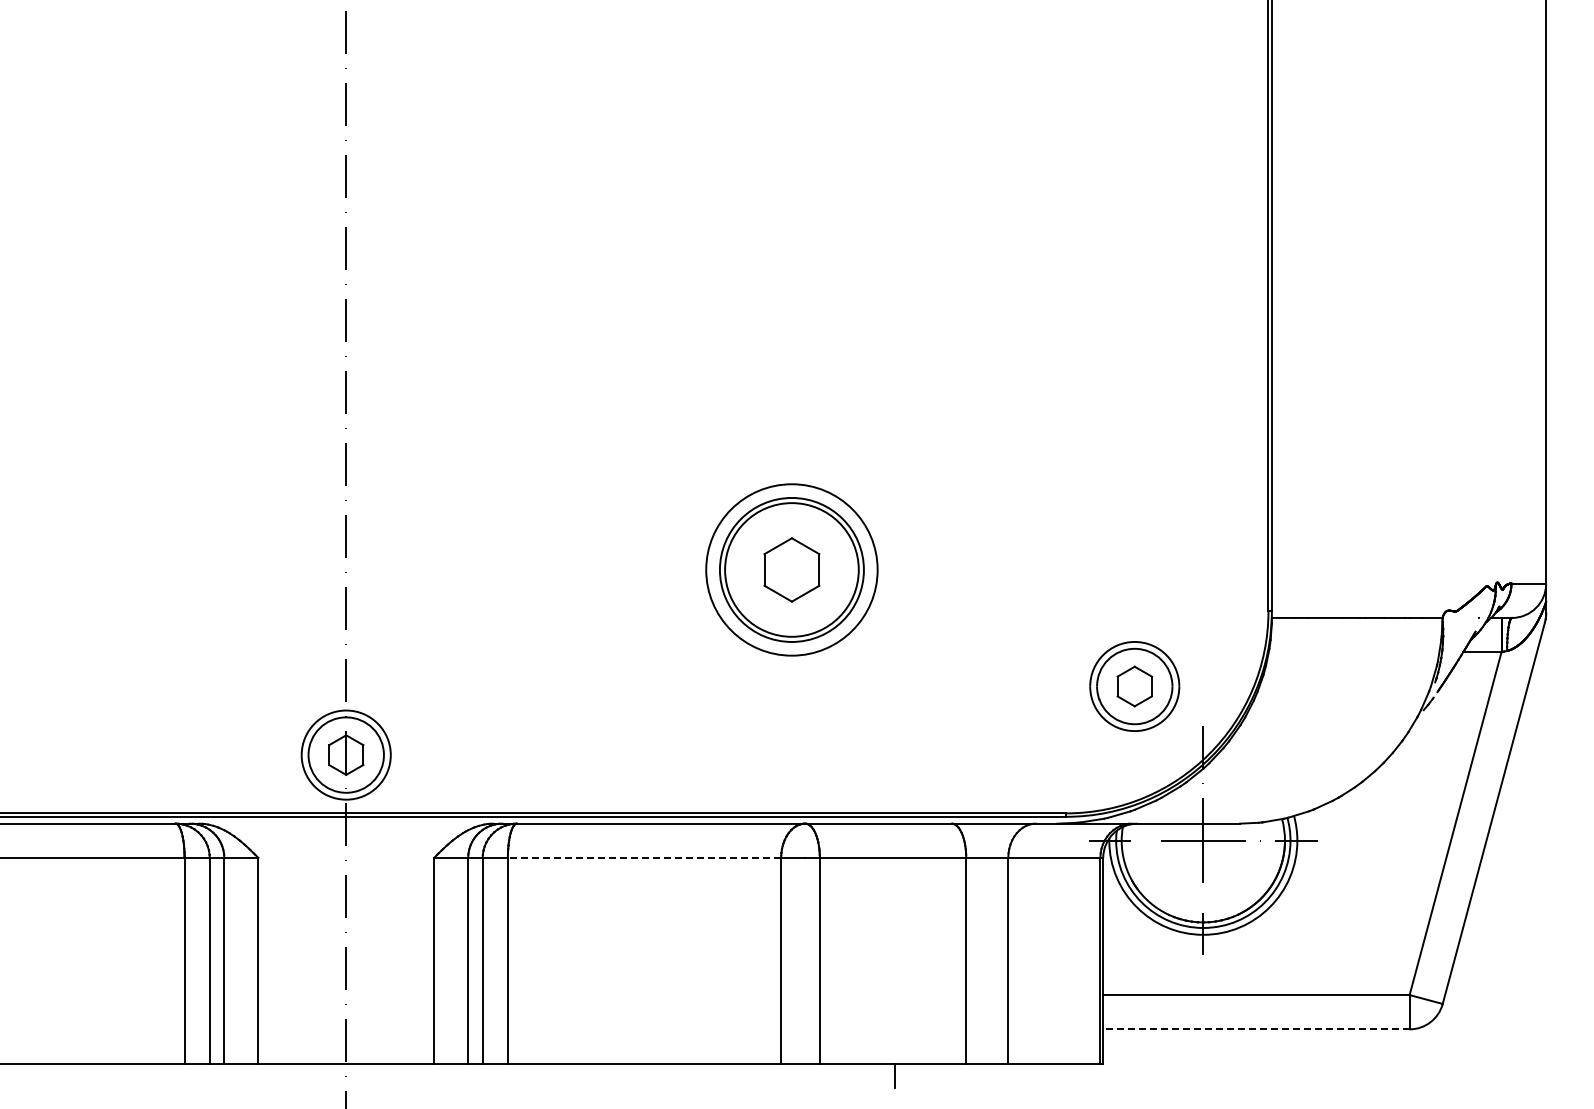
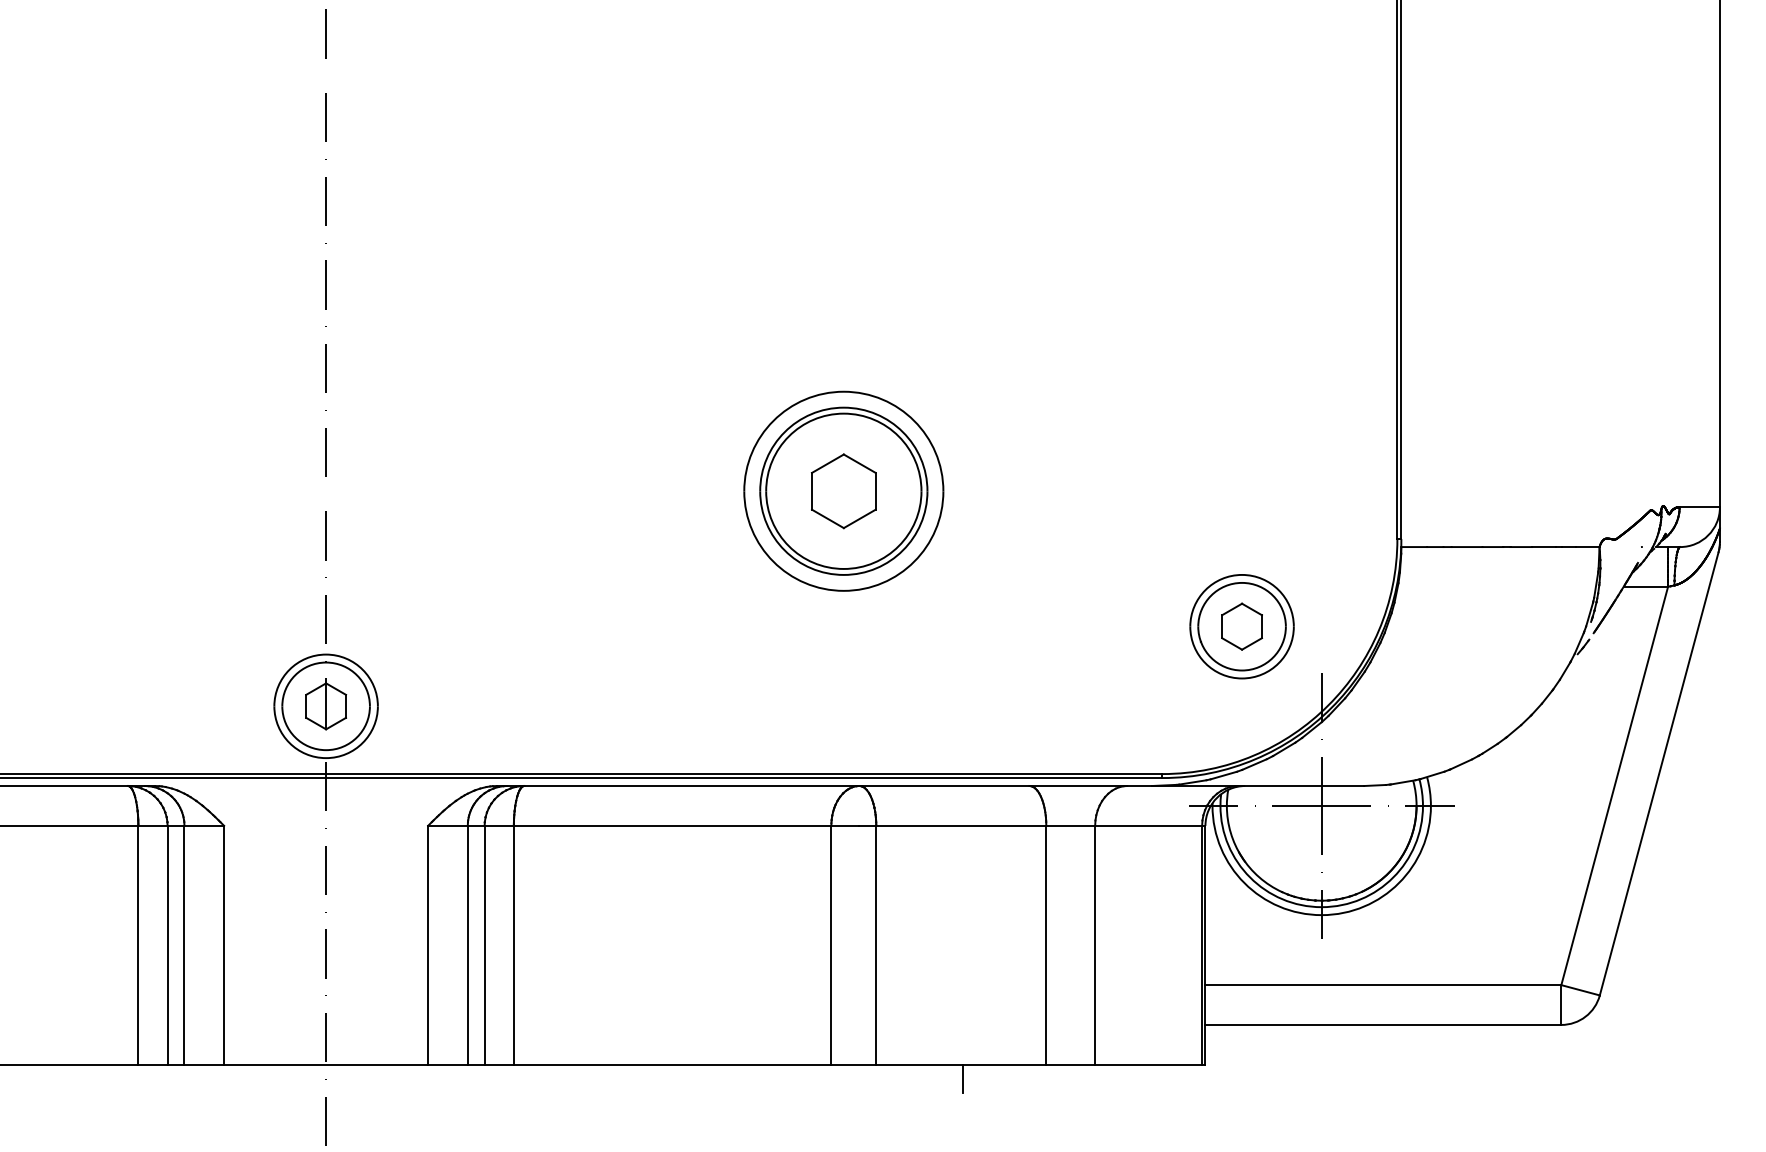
line: (644, 857) -> (672, 825), dashed -> solid
line: (1255, 1029) -> (1382, 1025), dashed -> solid

